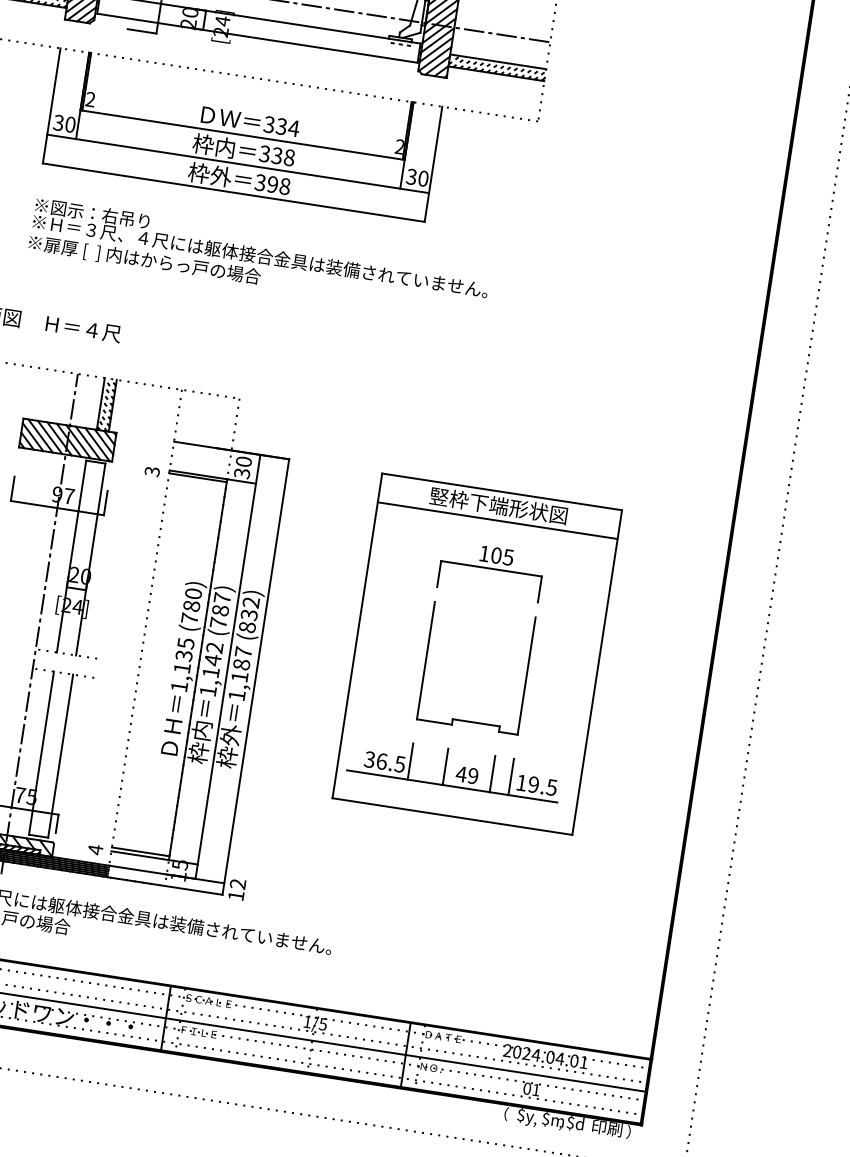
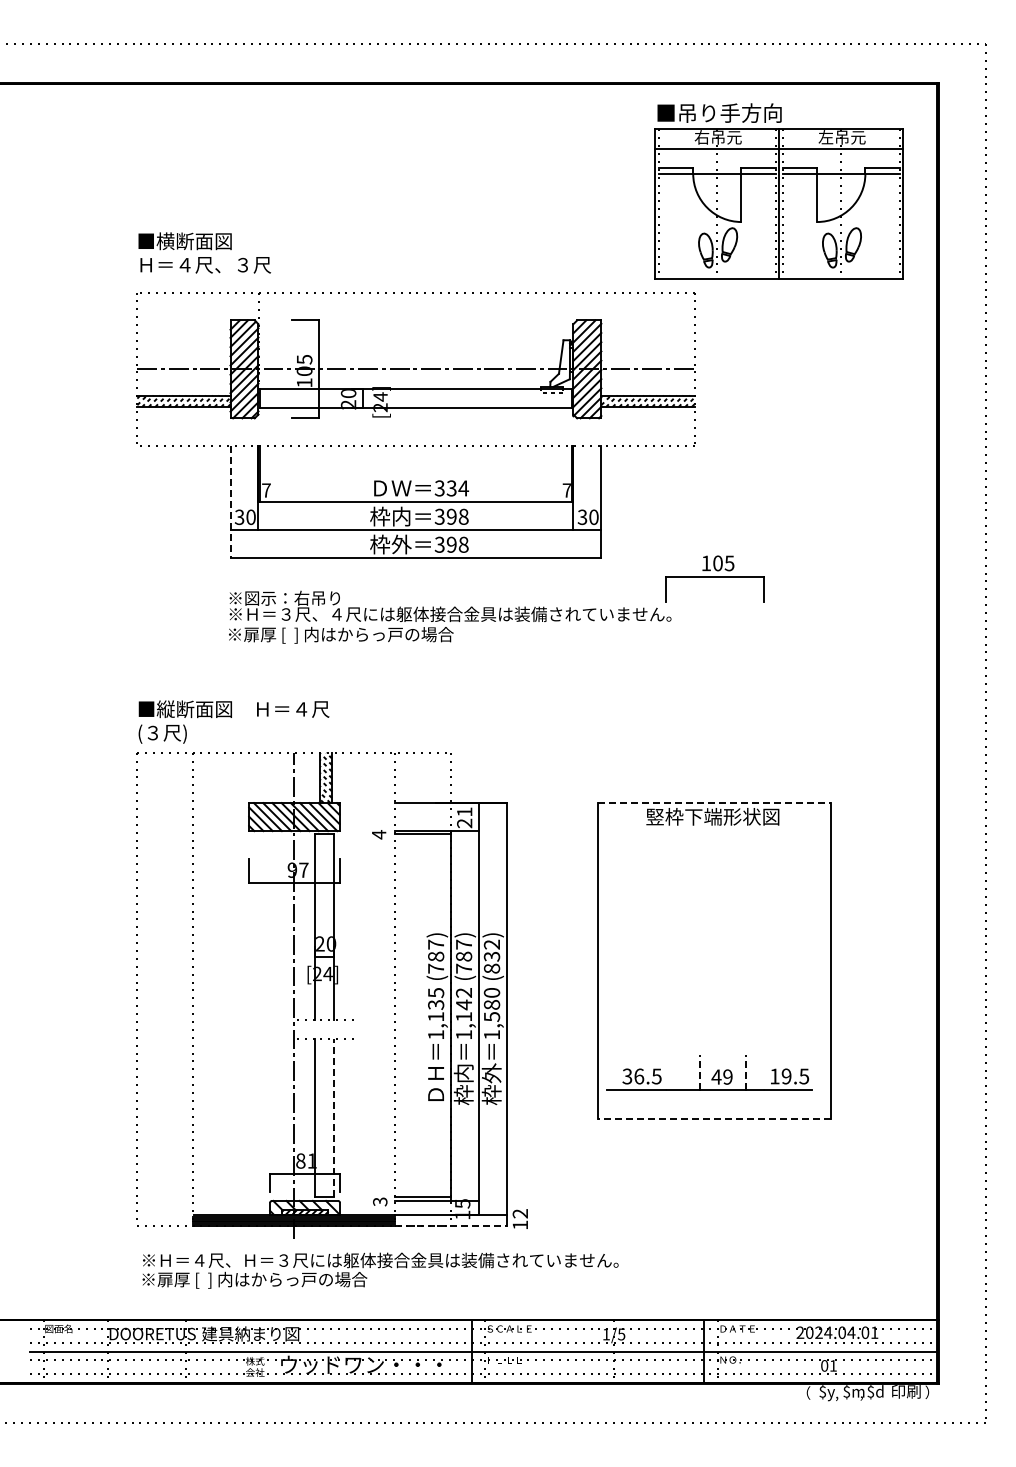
text: (90, 99) -> (266, 490), 2 -> 7
line: (51, 106) -> (230, 502), solid -> dashed
text: (399, 146) -> (566, 490), 2 -> 7
text: (276, 155) -> (451, 516), 338 -> 398
text: (242, 467) -> (464, 817), 30 -> 21
text: (151, 471) -> (378, 834), 3 -> 4
line: (502, 492) -> (714, 803), solid -> dashed
line: (497, 521) -> (713, 831), removed
part: (490, 570) -> (714, 578), moved
text: (194, 593) -> (436, 944), (780) -> (787)
part: (426, 659) -> (666, 973), removed
text: (241, 665) -> (491, 1005), 1,187 -> 1,580
line: (60, 755) -> (333, 1117), solid -> dashed
line: (410, 760) -> (666, 1071), removed
line: (445, 767) -> (700, 1072), solid -> dashed
line: (492, 774) -> (745, 1072), solid -> dashed
line: (511, 776) -> (764, 1071), removed
text: (26, 795) -> (306, 1160), 75 -> 81
line: (451, 816) -> (713, 1118), solid -> dashed
text: (95, 849) -> (380, 1201), 4 -> 3
line: (165, 886) -> (451, 1226), solid -> dashed

